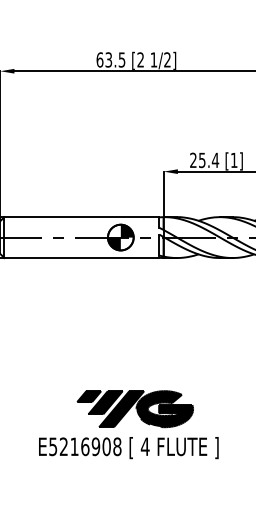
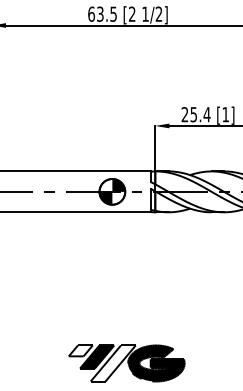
fill: (89, 396) -> (81, 350), removed
fill: (121, 409) -> (113, 363), removed

